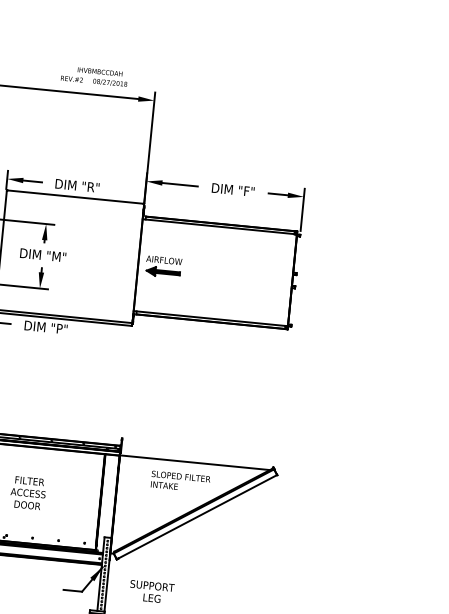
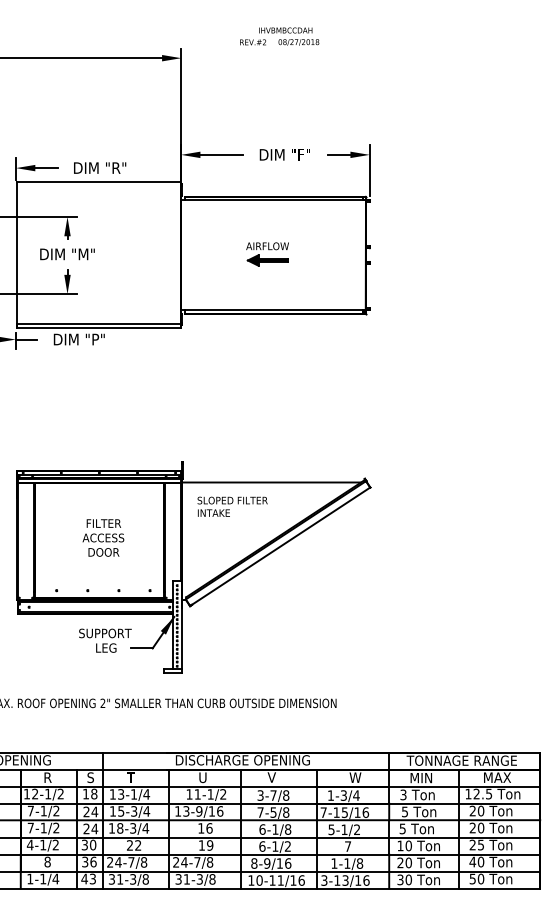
text: (94, 76) -> (279, 36), moved
part: (163, 267) -> (267, 254), moved
text: (180, 481) -> (232, 506), moved
text: (28, 492) -> (103, 537), moved
text: (151, 591) -> (105, 640), moved

